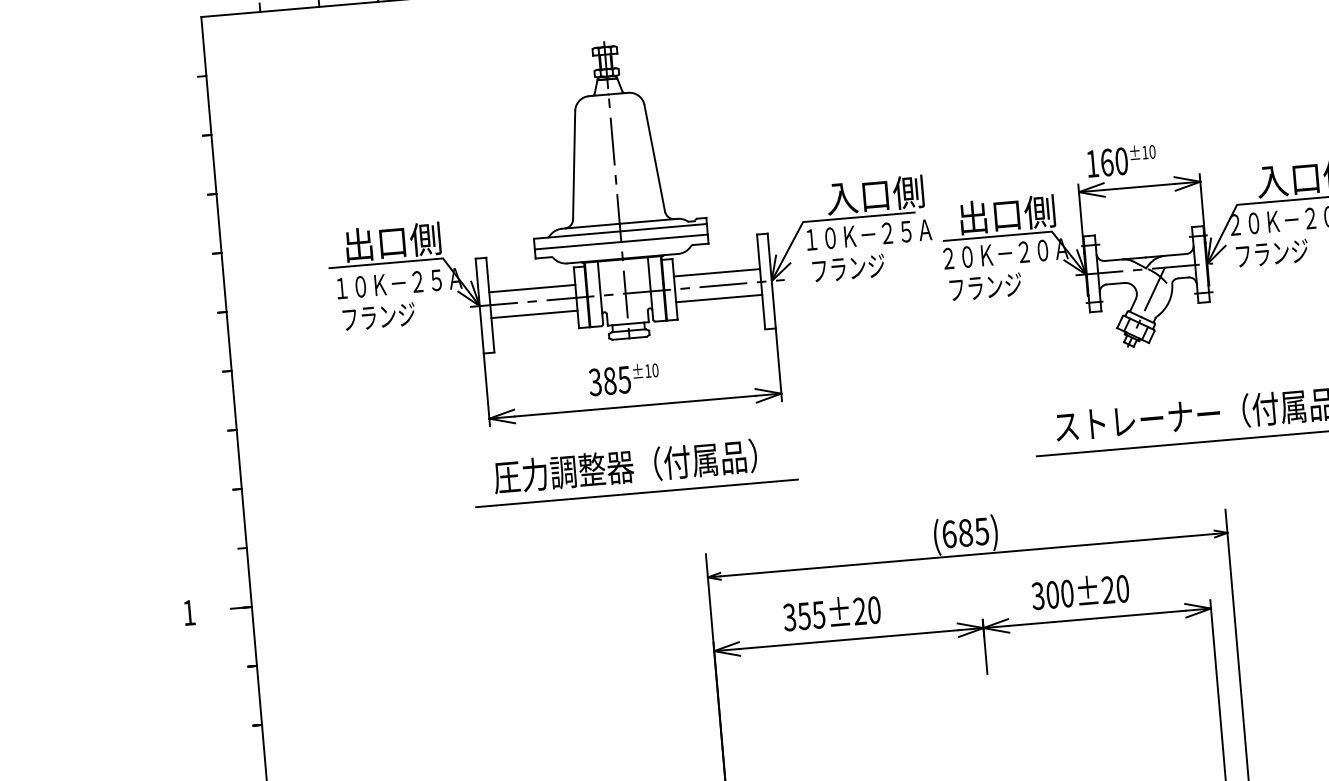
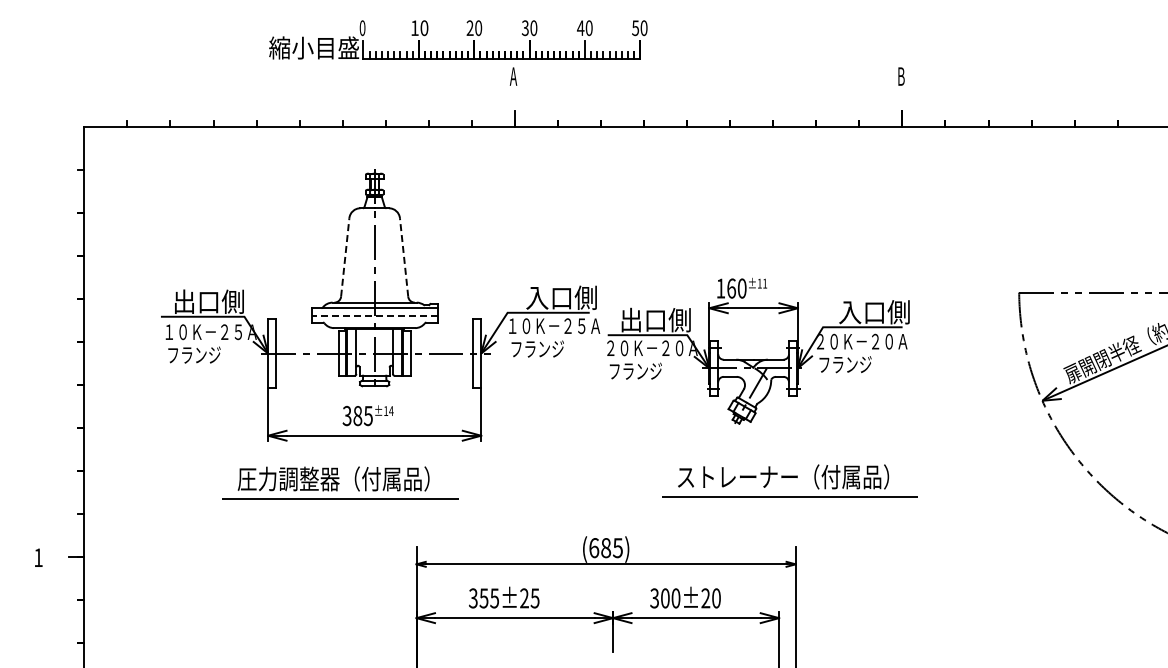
text: (1153, 151) -> (765, 283), ±10 -> ±11
line: (655, 157) -> (404, 256), solid -> dashed
line: (574, 163) -> (345, 256), solid -> dashed
line: (621, 241) -> (374, 315), solid -> dashed
line: (716, 273) -> (441, 344), removed
line: (531, 289) -> (306, 344), removed
line: (718, 297) -> (441, 362), removed
line: (533, 313) -> (306, 362), removed
text: (655, 370) -> (391, 411), ±10 -> ±14
part: (635, 470) -> (340, 482), moved
text: (873, 610) -> (534, 598), 355±20 -> 355±25

